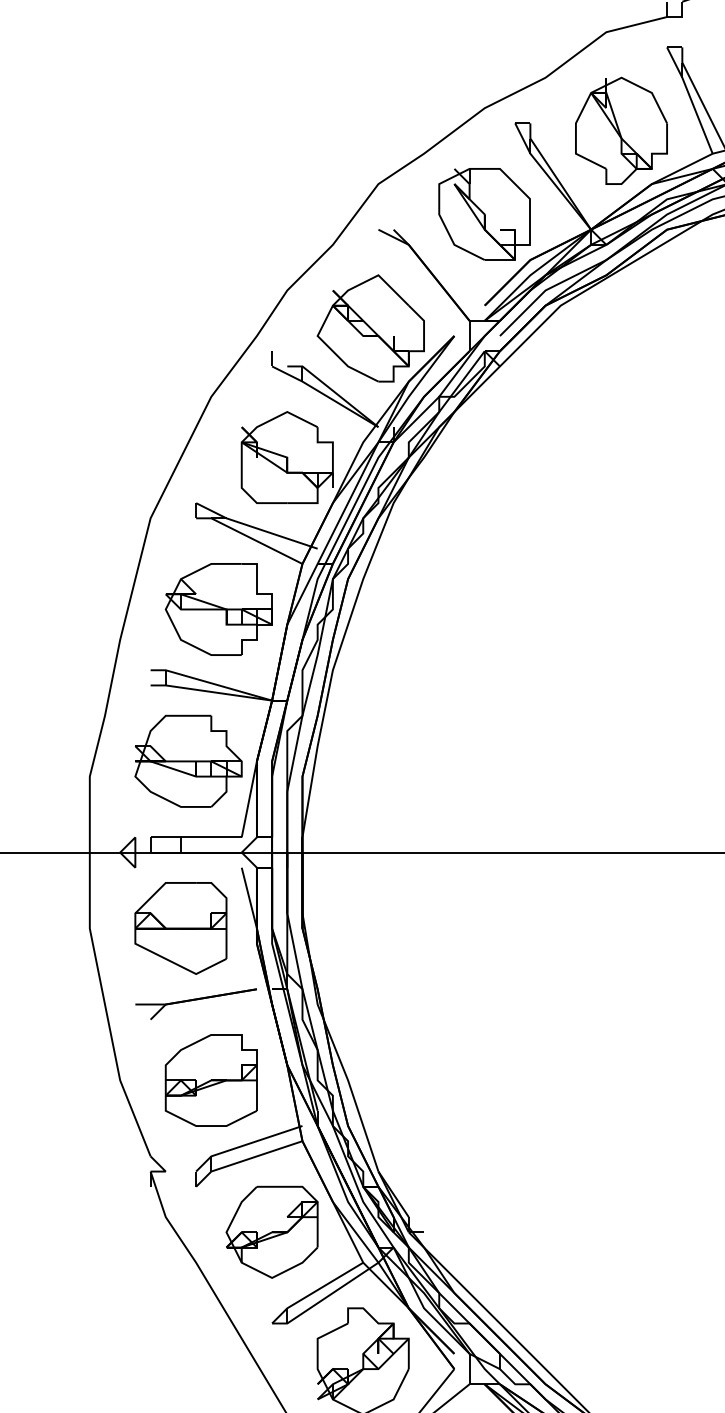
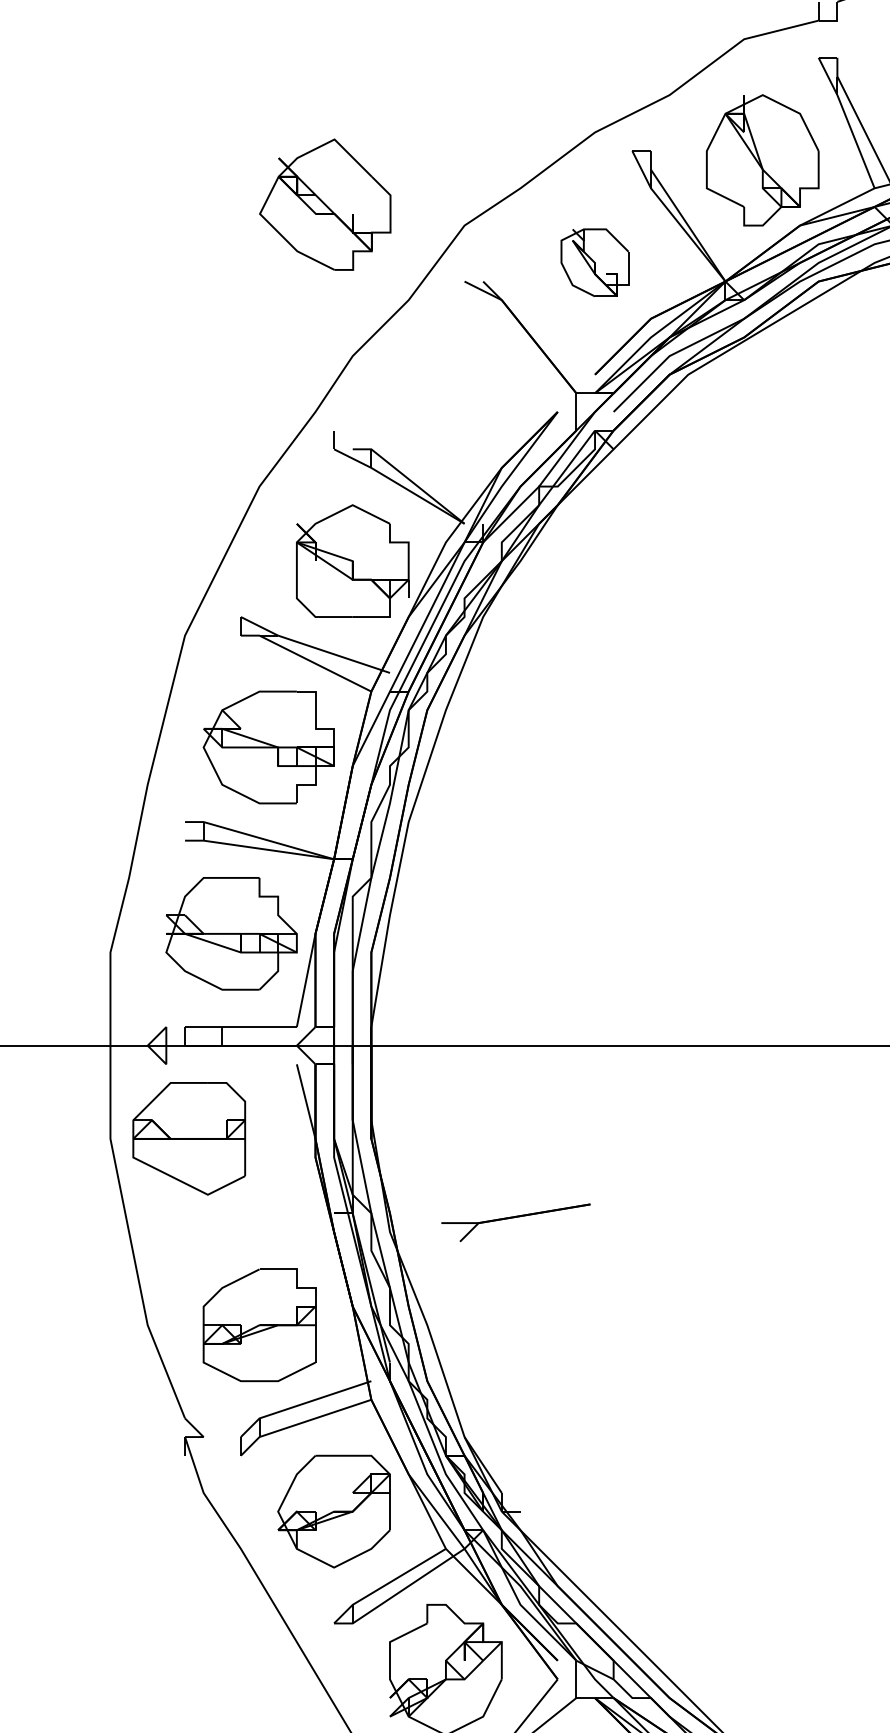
part: (484, 214) -> (594, 262), size x0.6
part: (371, 328) -> (325, 204), moved
part: (181, 928) -> (189, 1138), moved
part: (195, 1004) -> (515, 1222), moved

